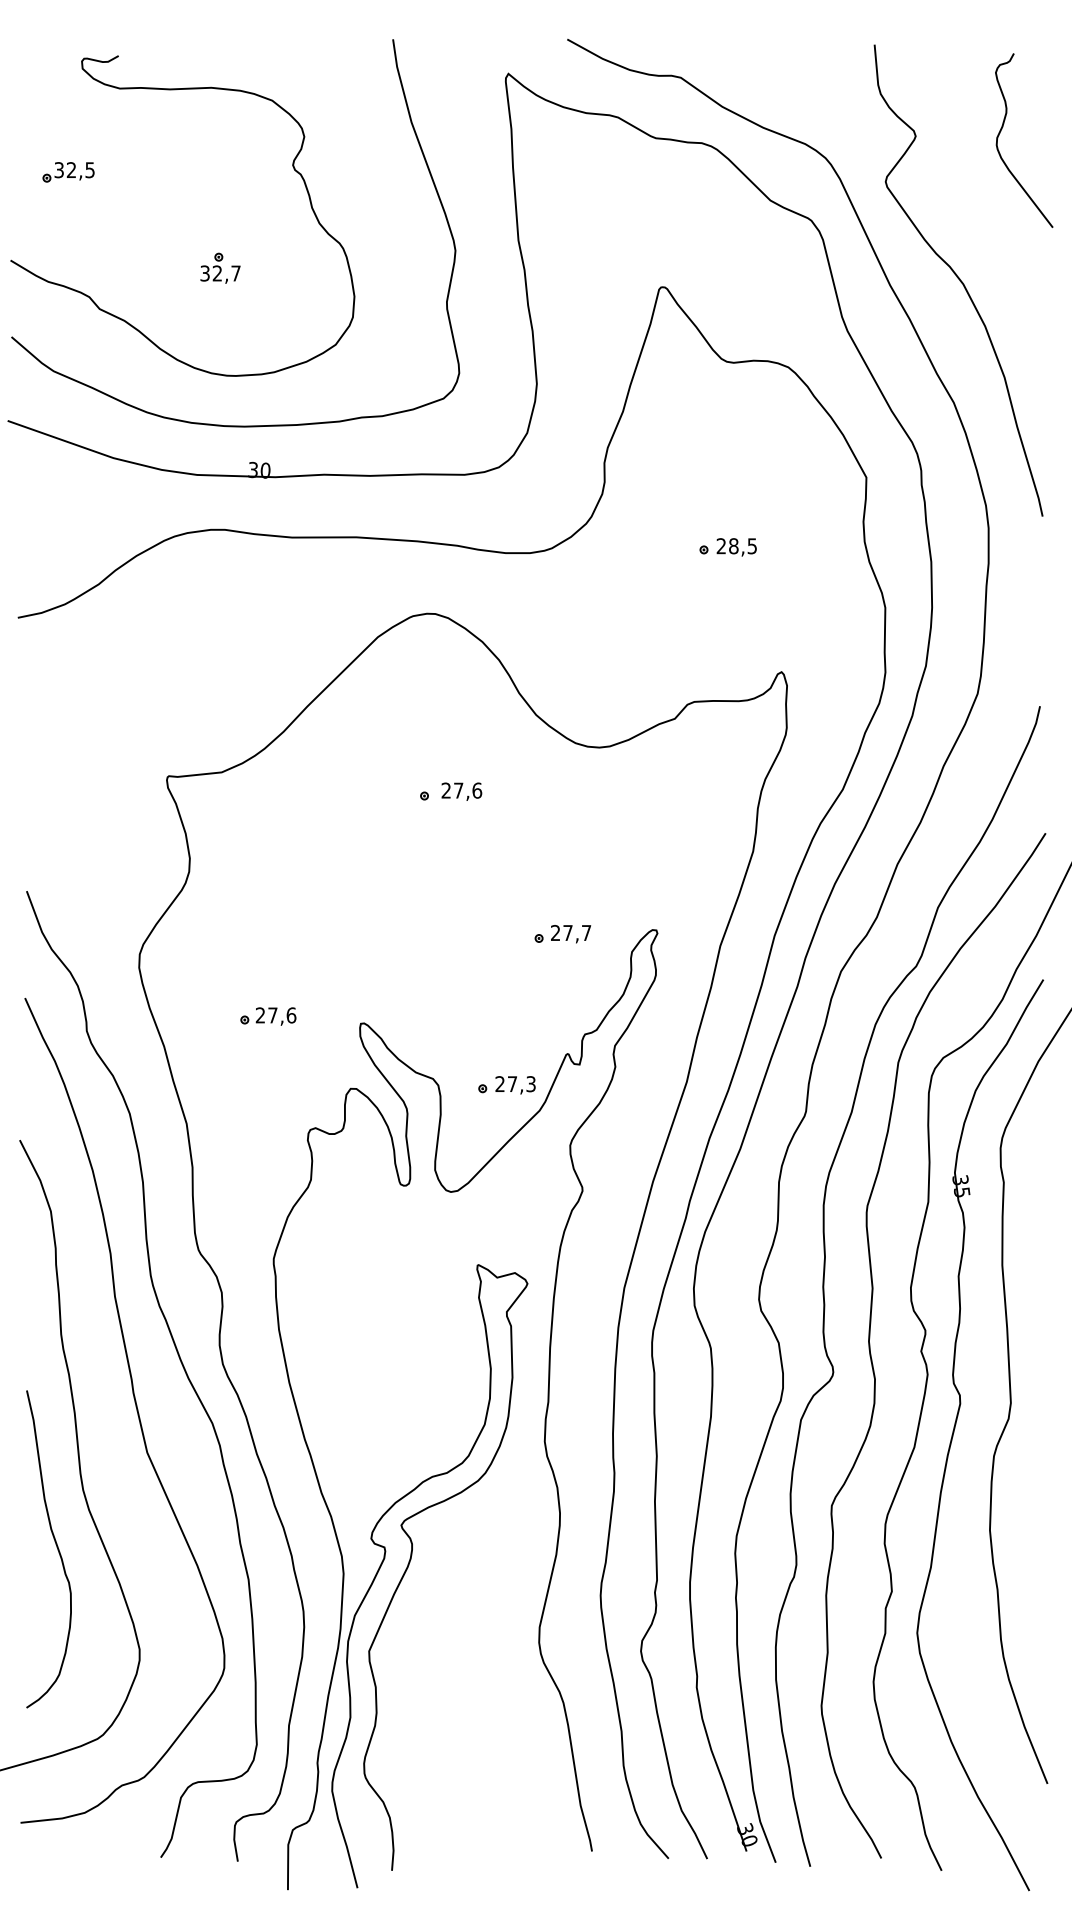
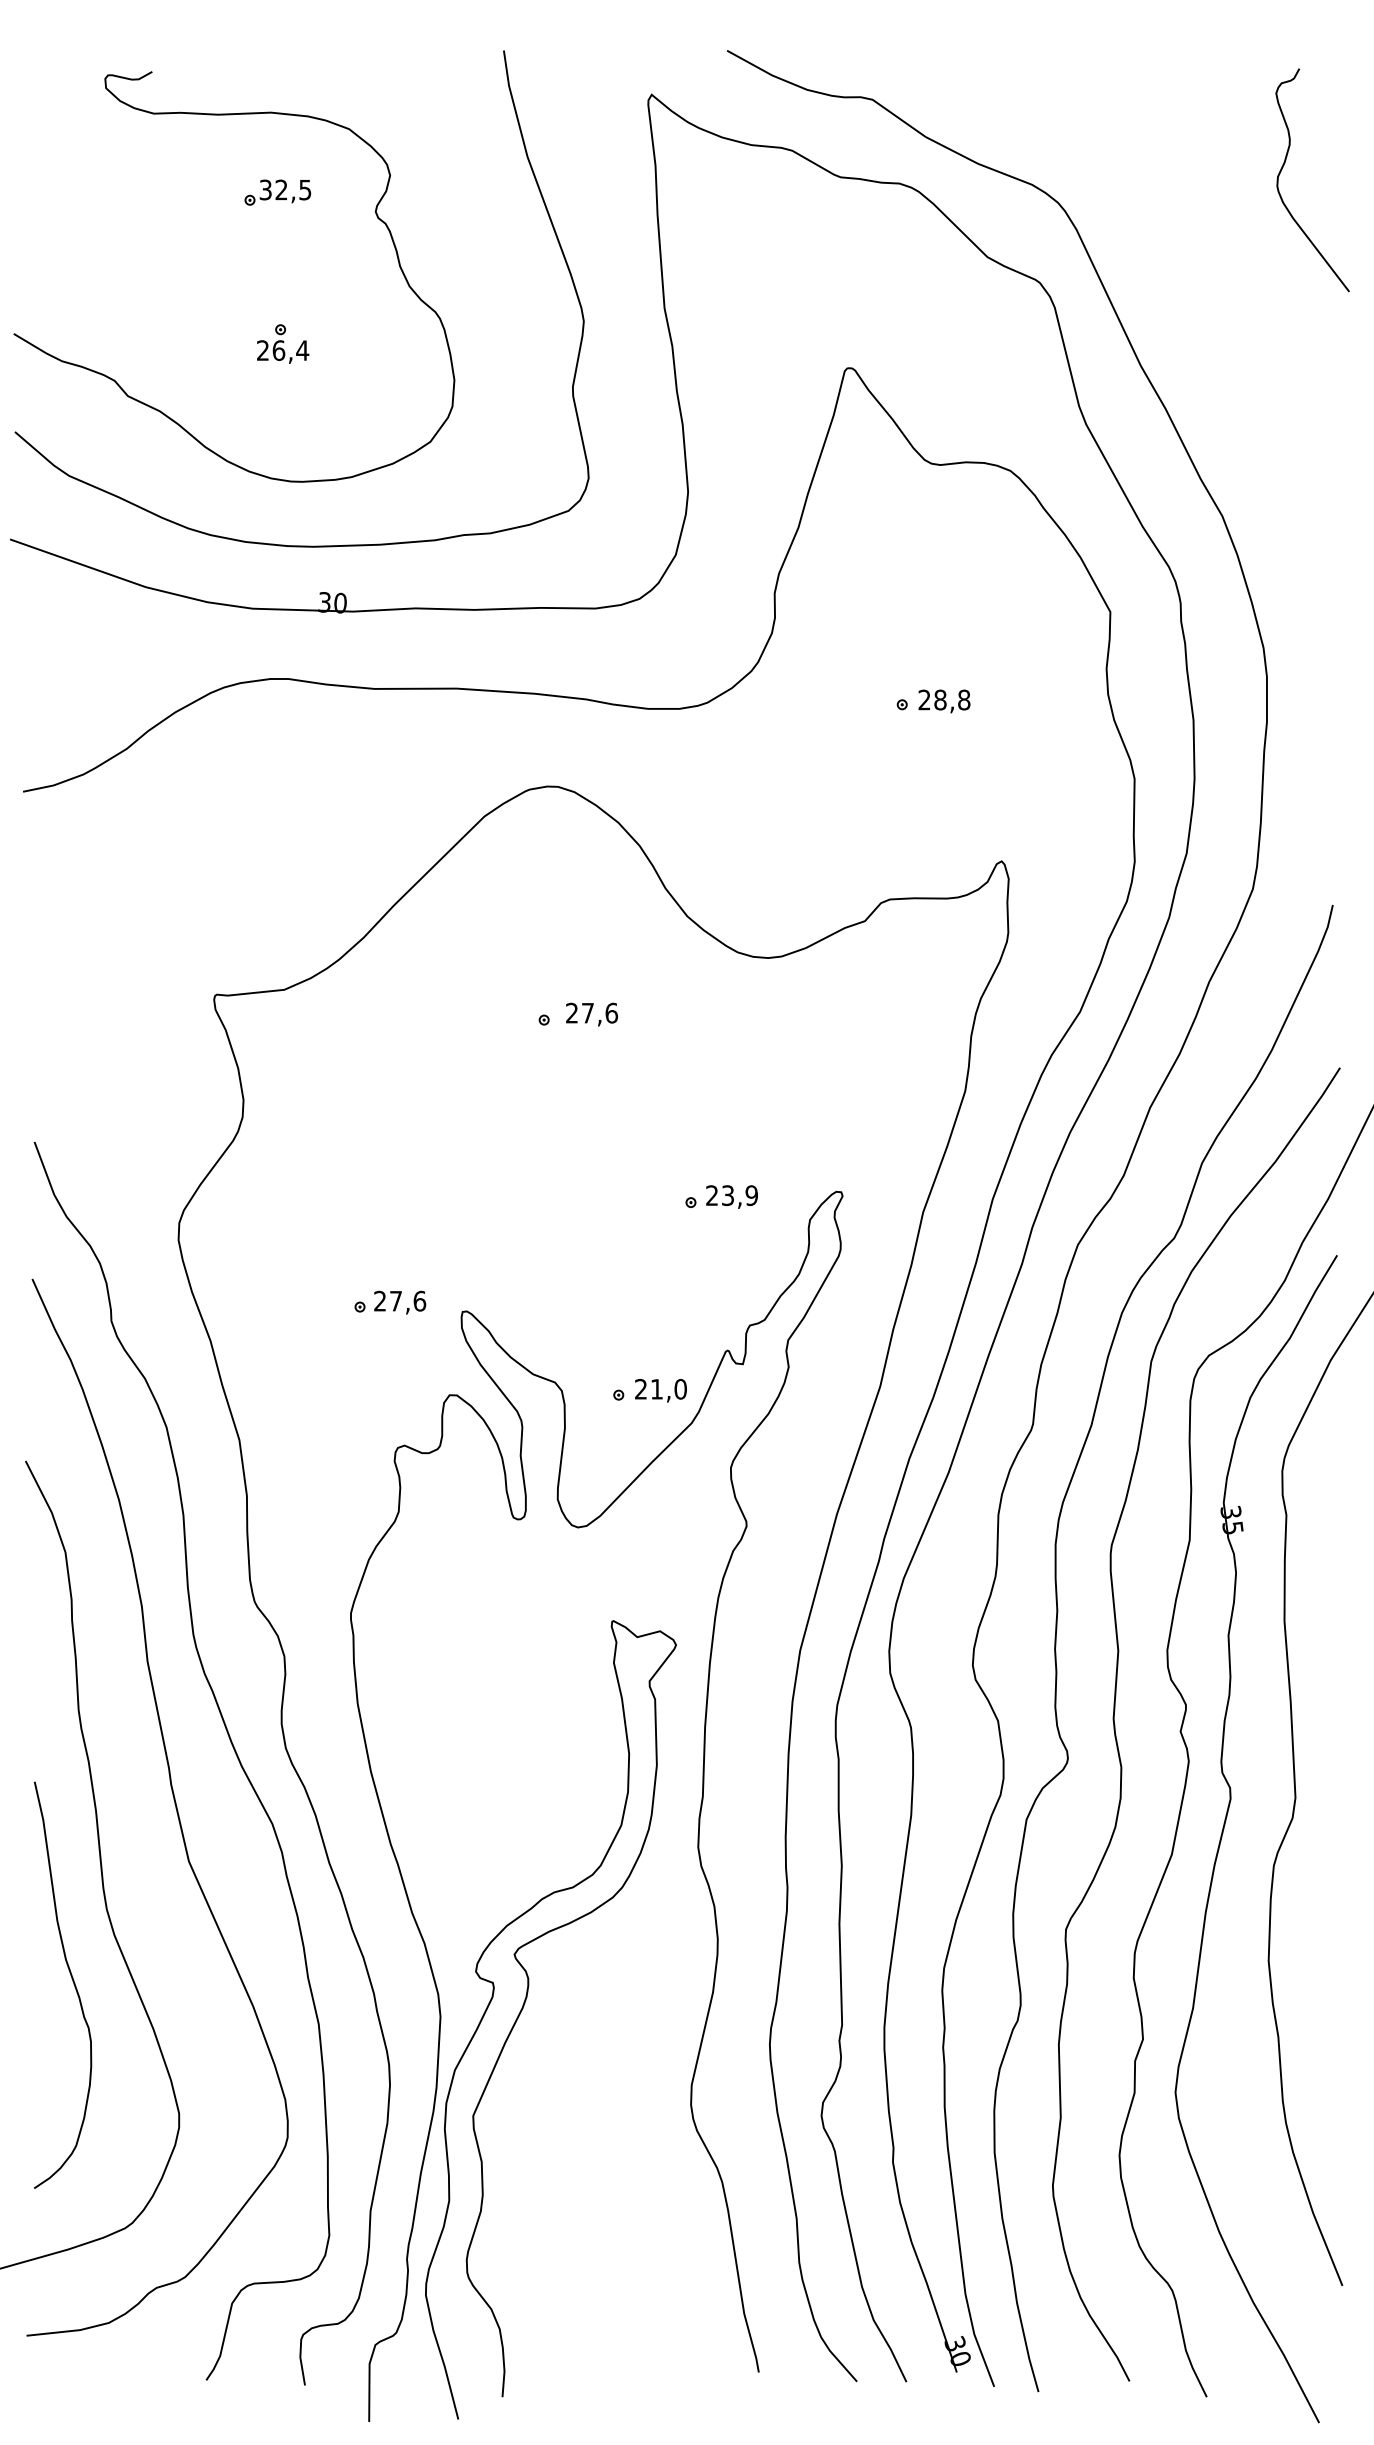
part: (68, 172) -> (277, 192), moved
text: (220, 273) -> (282, 350), 32,7 -> 26,4
curve: (958, 279) -> (1228, 358), removed
text: (752, 546) -> (964, 700), 28,5 -> 28,8
text: (577, 932) -> (740, 1194), 27,7 -> 23,9
part: (268, 1016) -> (390, 1302), moved
text: (521, 1084) -> (668, 1389), 27,3 -> 21,0

